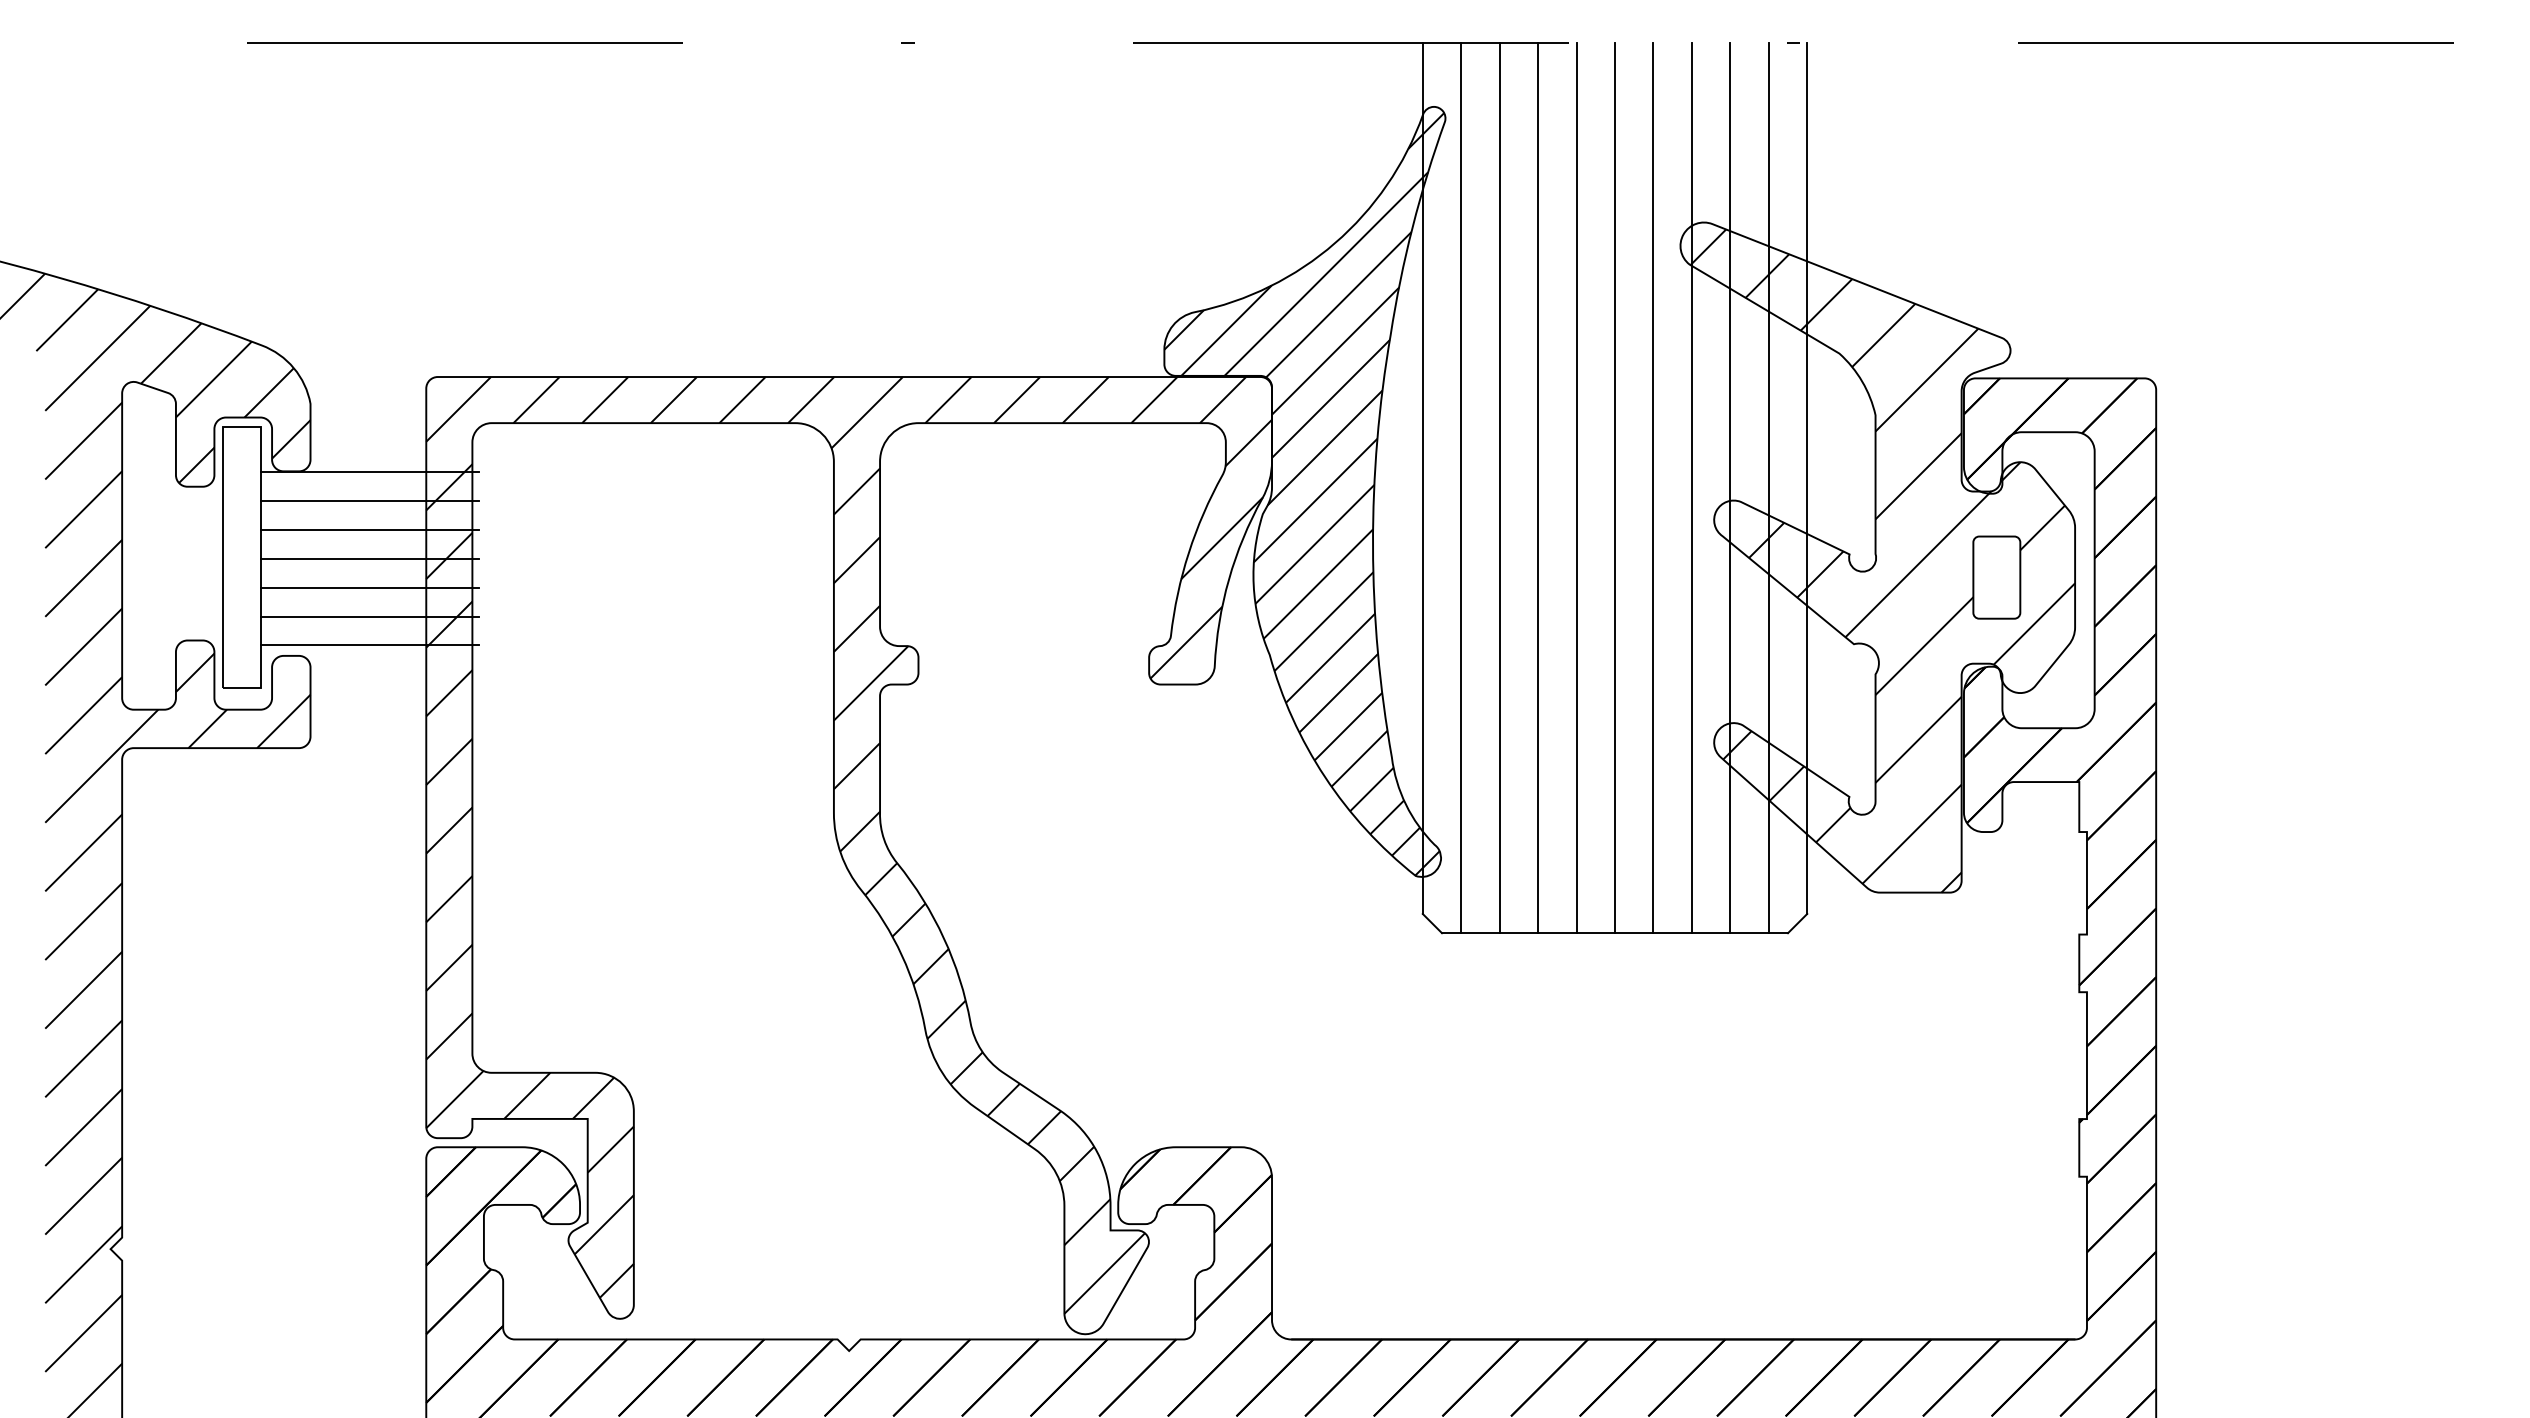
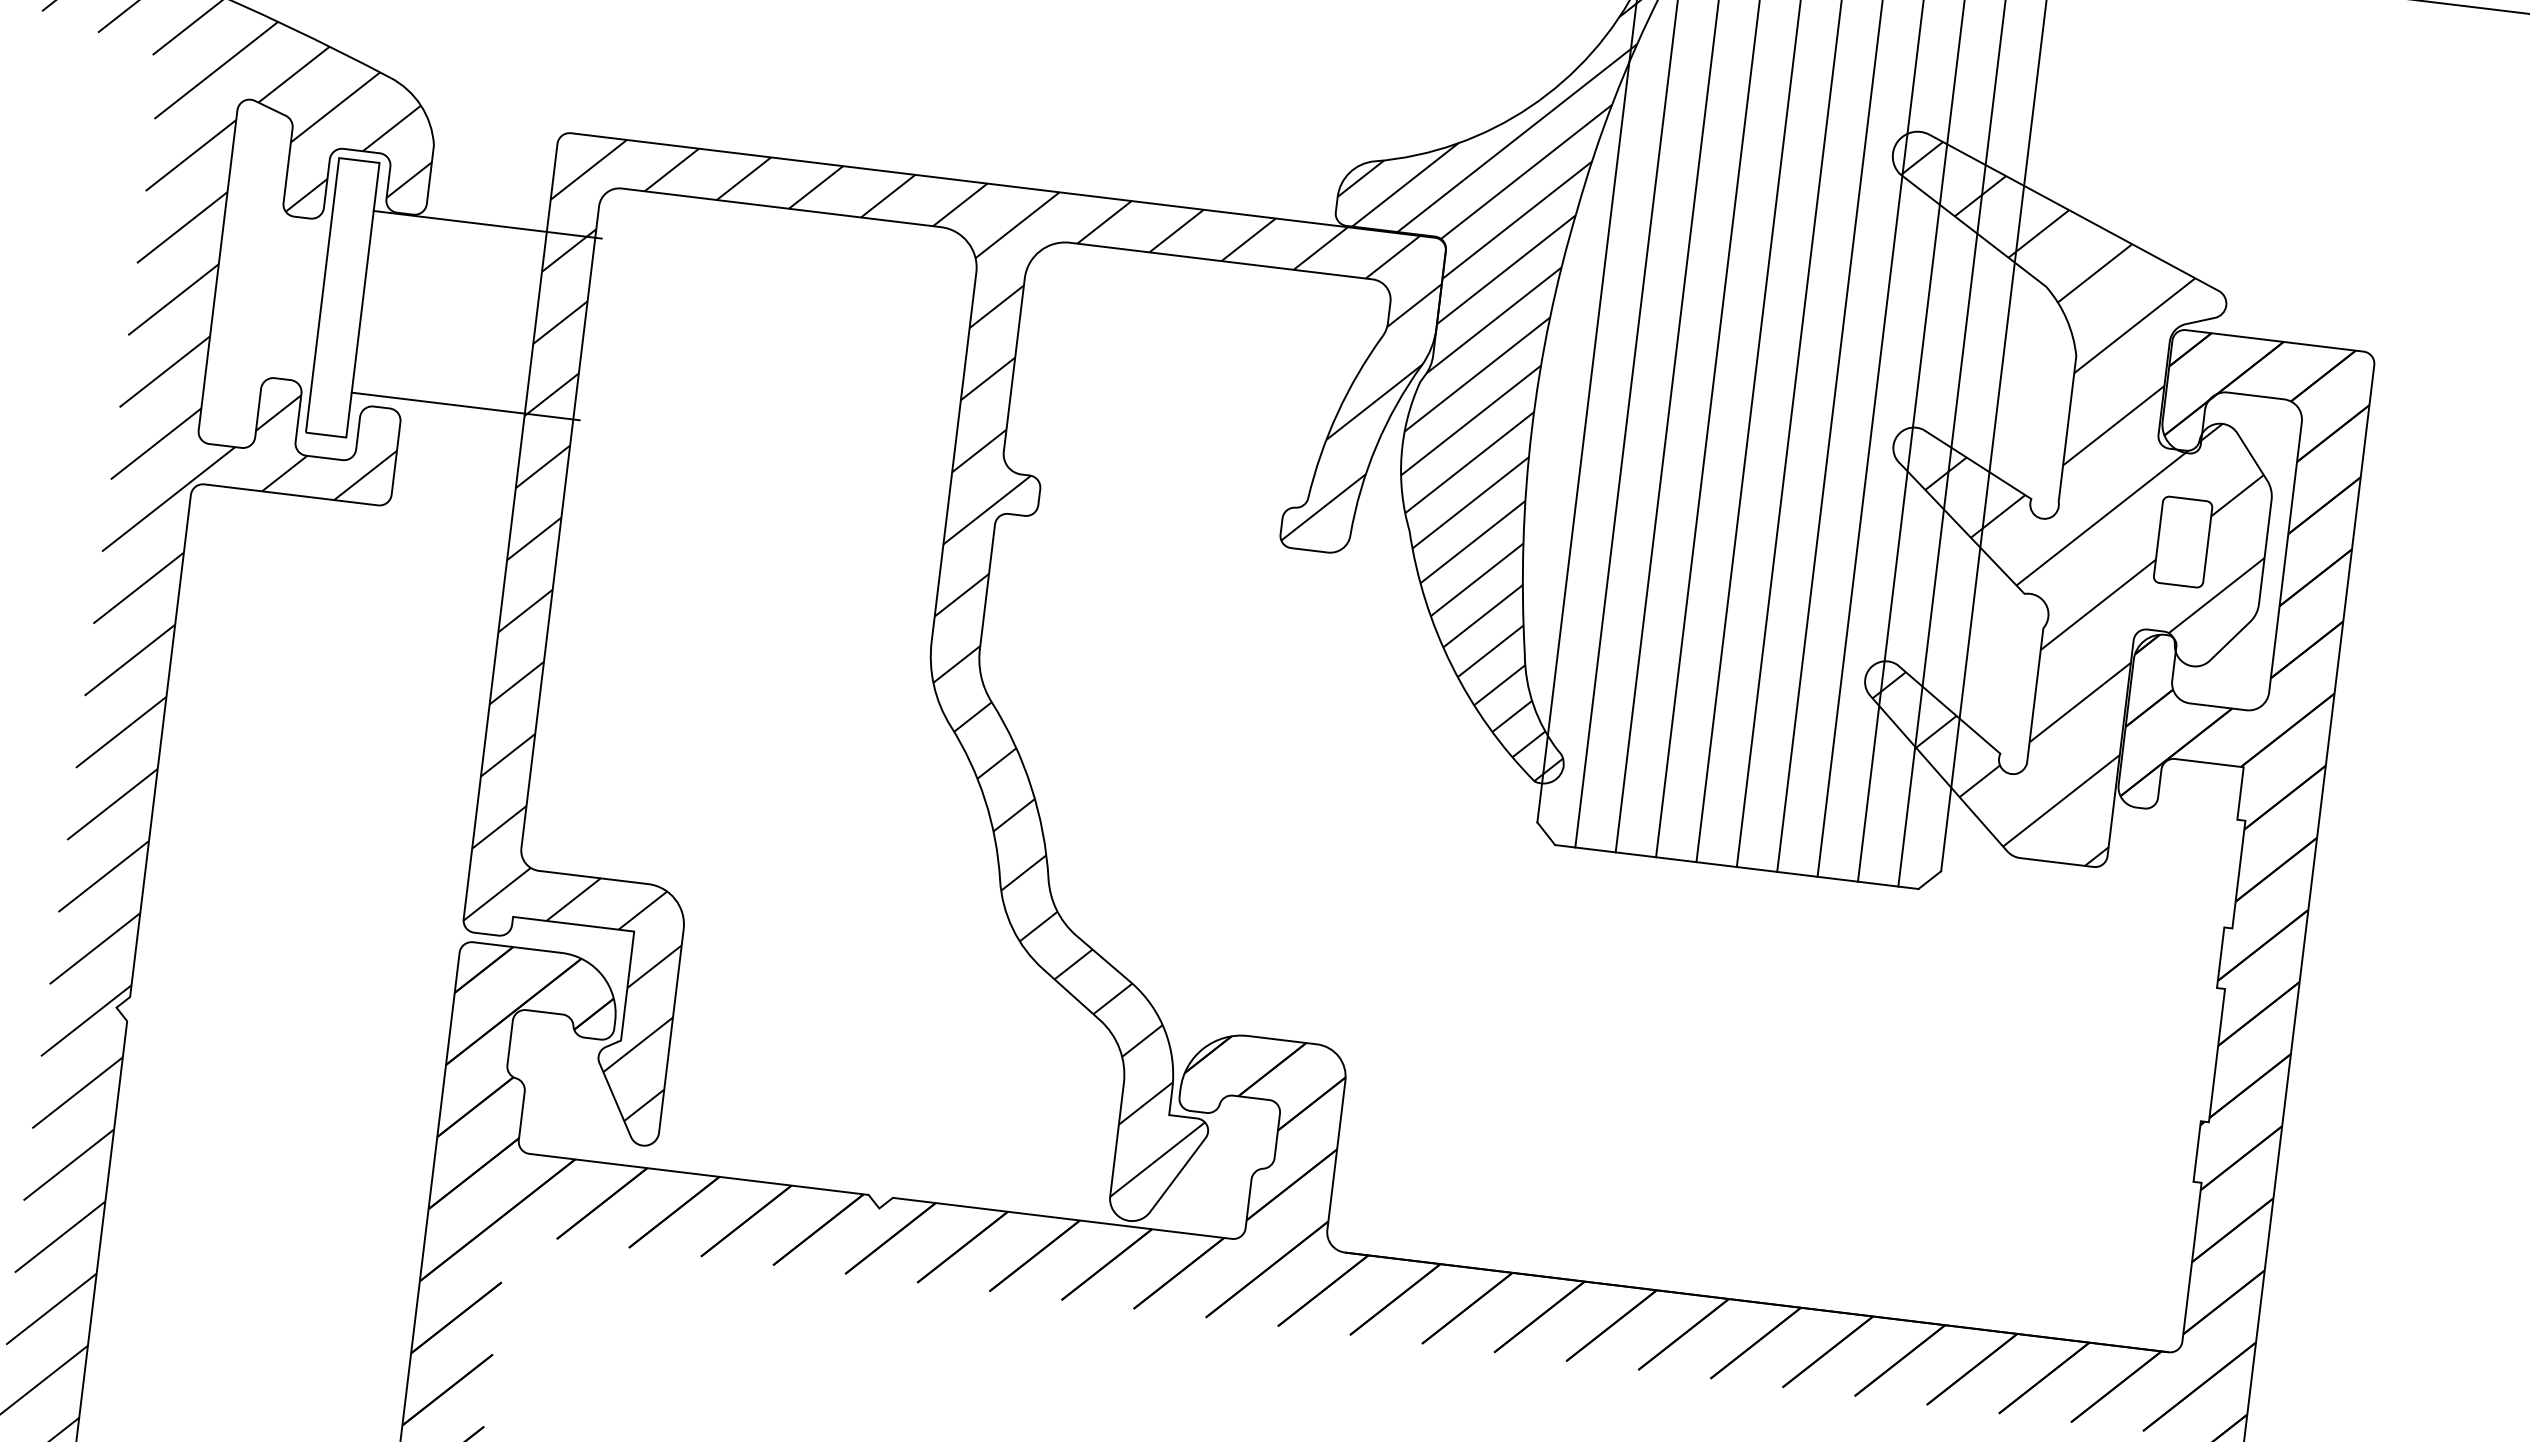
line: (369, 501) -> (483, 255), removed
line: (369, 530) -> (479, 285), removed
line: (369, 558) -> (476, 315), removed
line: (369, 587) -> (472, 345), removed
line: (369, 616) -> (468, 376), removed

